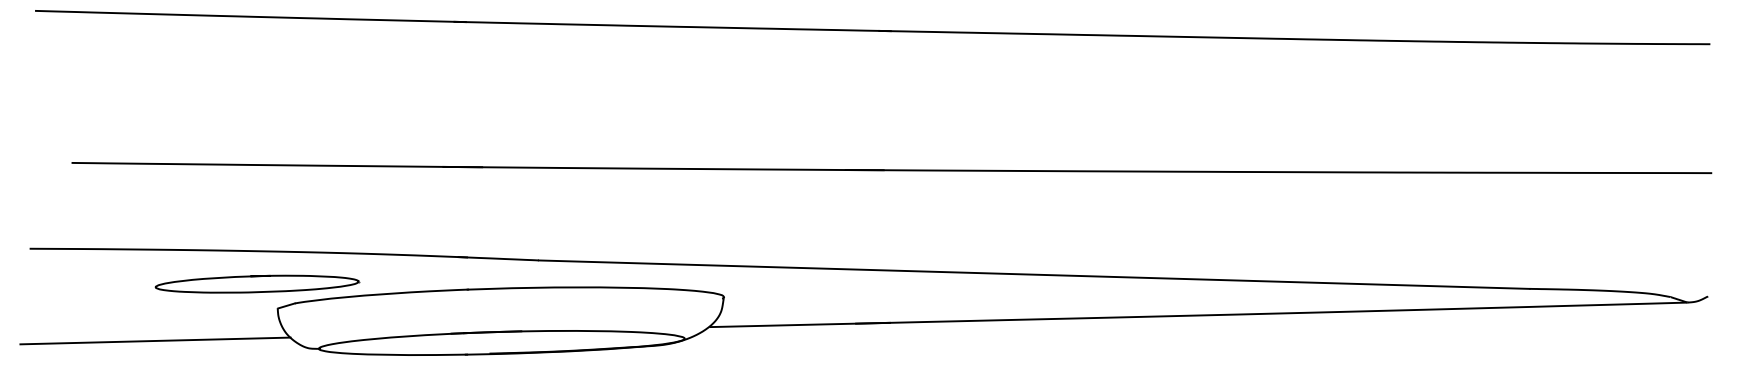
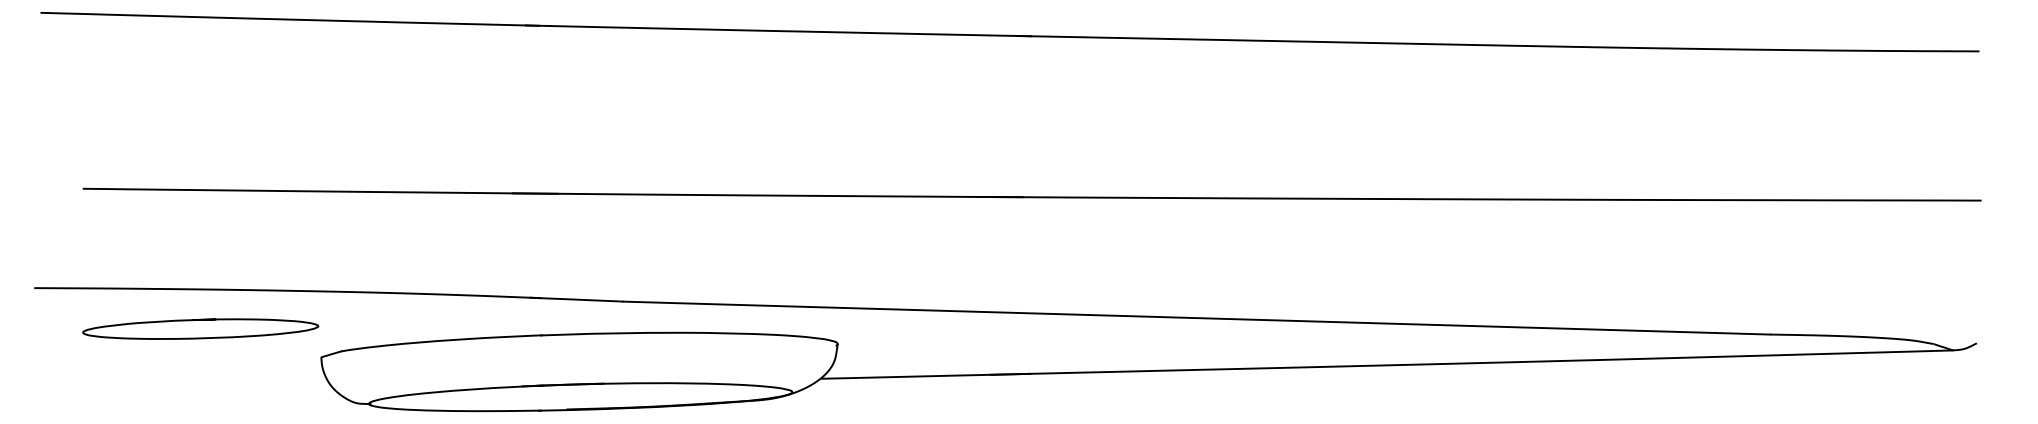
part: (257, 283) -> (200, 328), moved
line: (155, 340) -> (179, 394), removed

